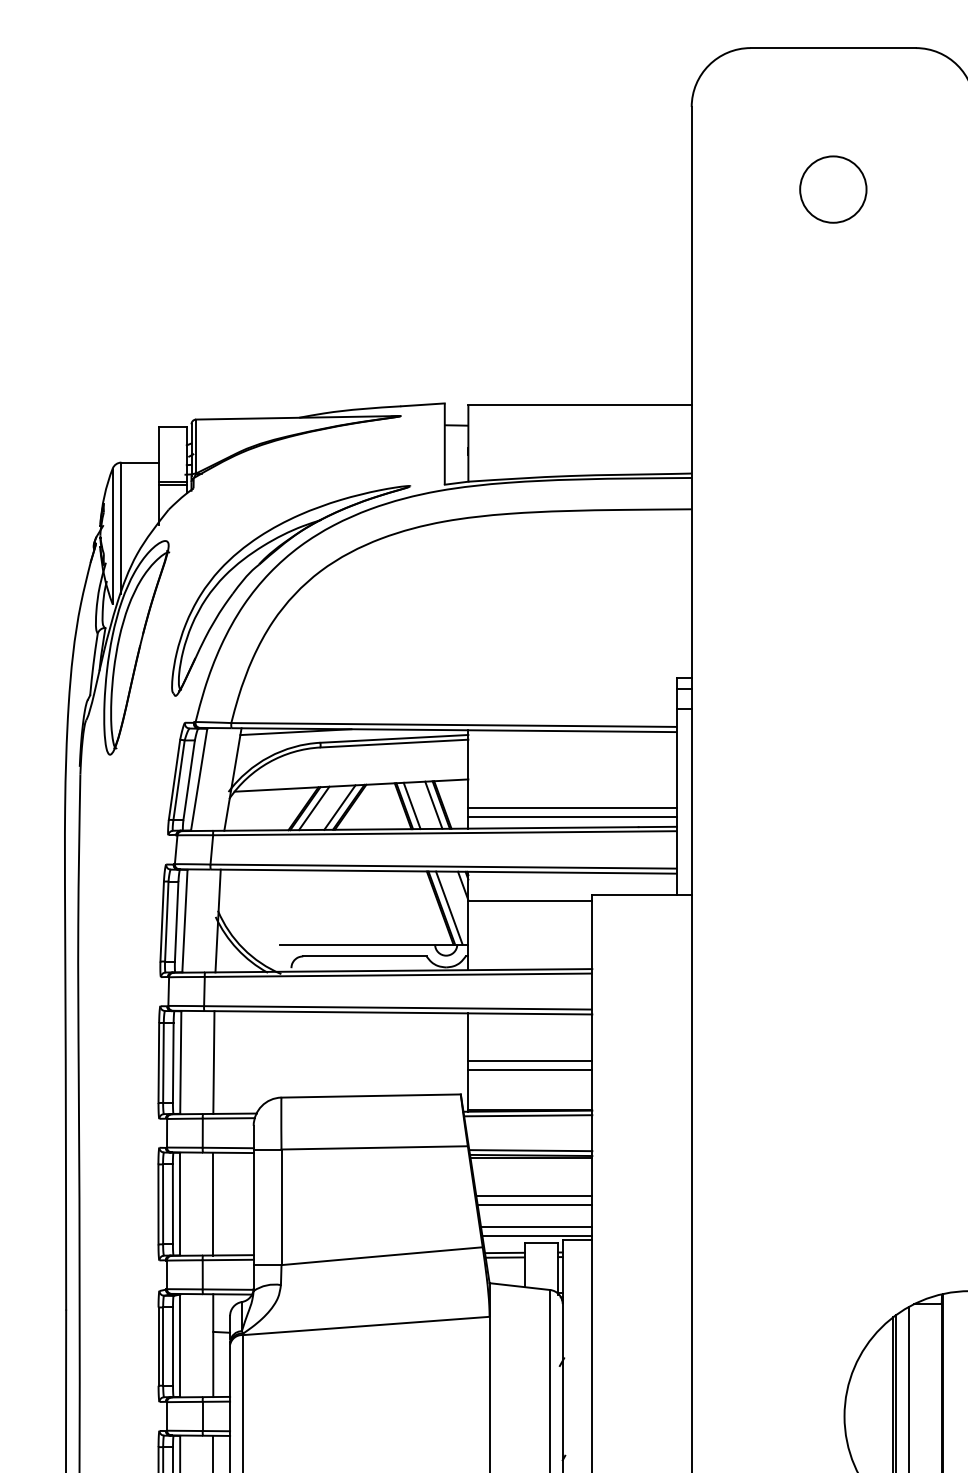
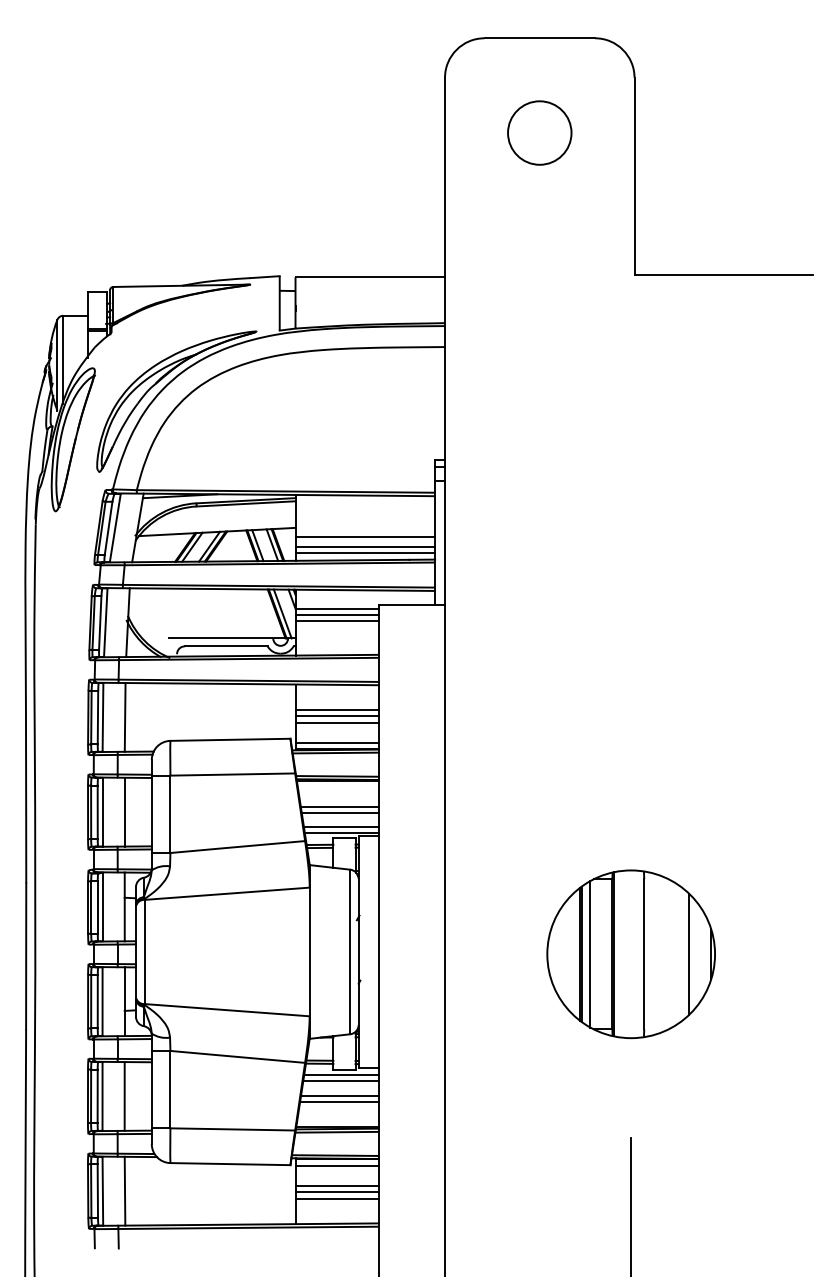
circle: (832, 188) -> (539, 132), size x1.43
line: (572, 793) -> (365, 537), added
line: (529, 908) -> (336, 614), added
line: (529, 917) -> (336, 620), added
line: (529, 1050) -> (336, 709), added
line: (529, 1100) -> (336, 742), added

